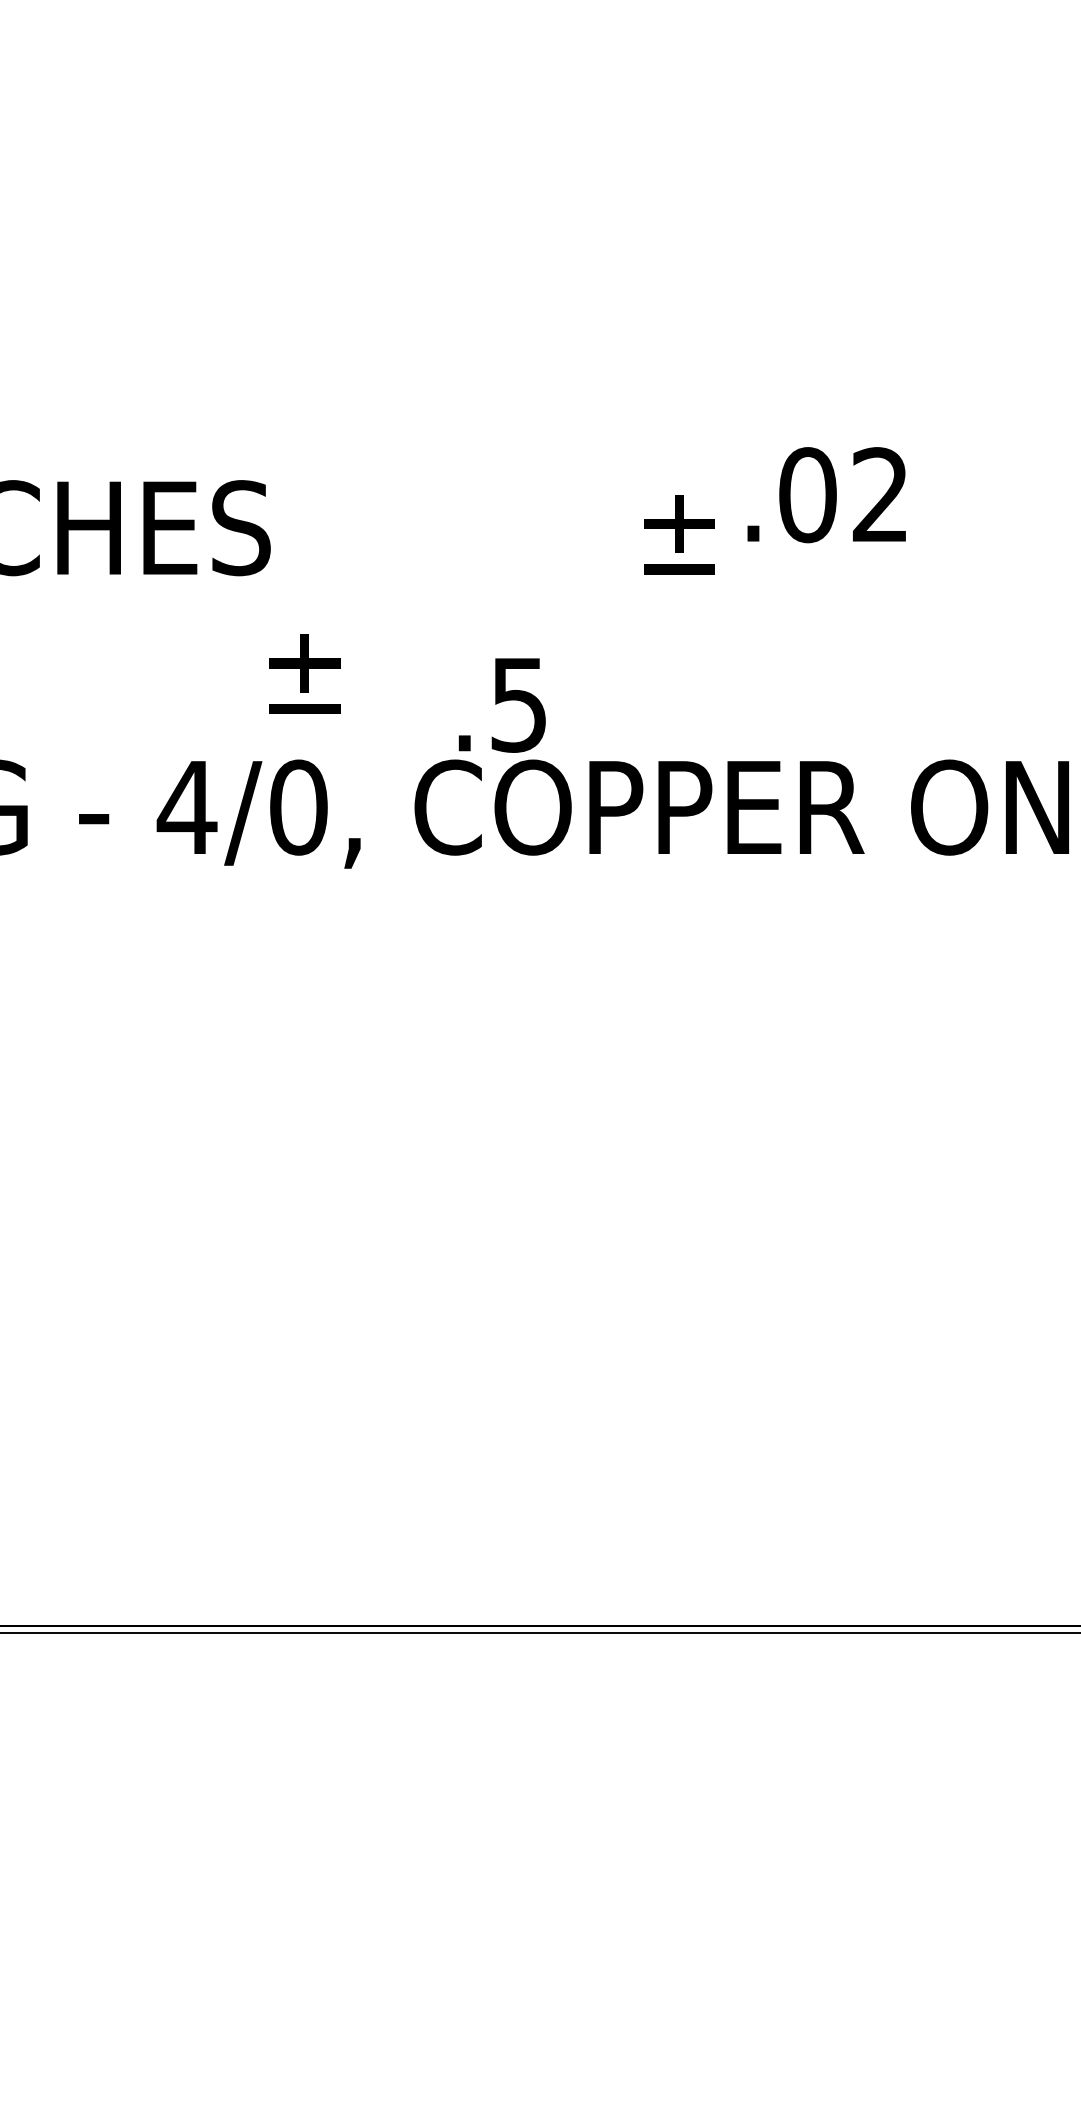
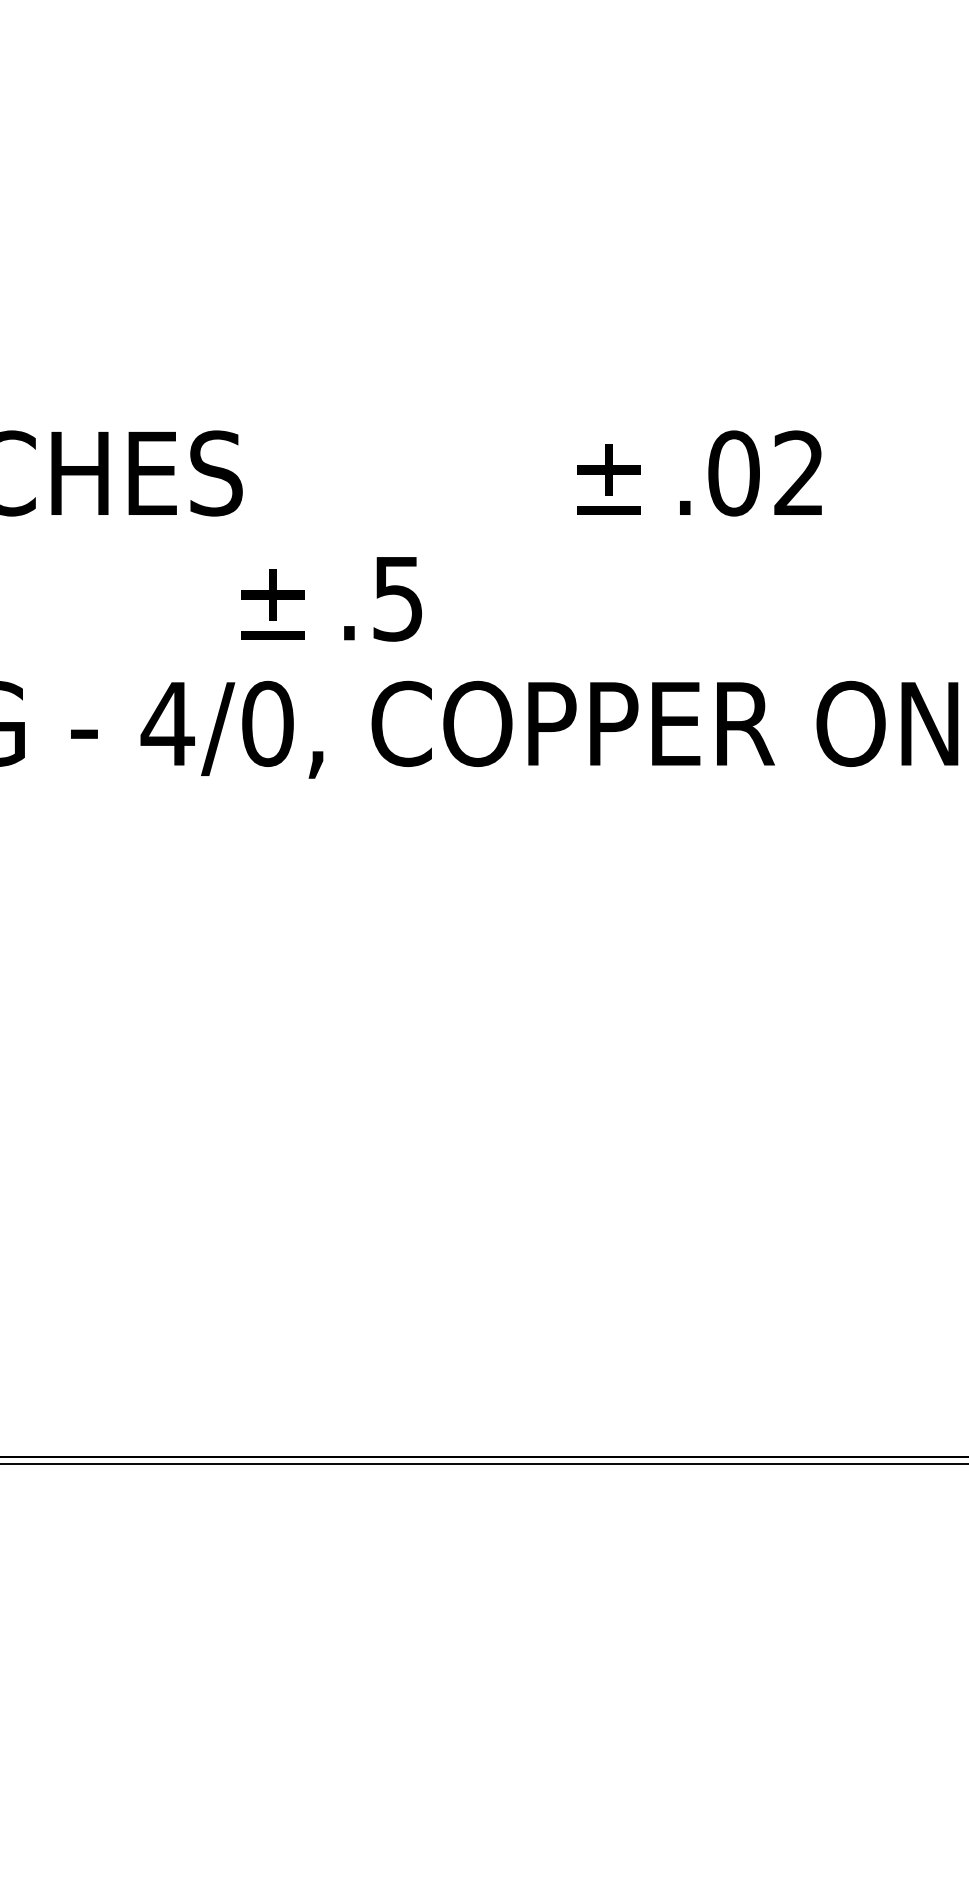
text: (826, 495) -> (750, 473), moved
text: (501, 705) -> (382, 599), moved

